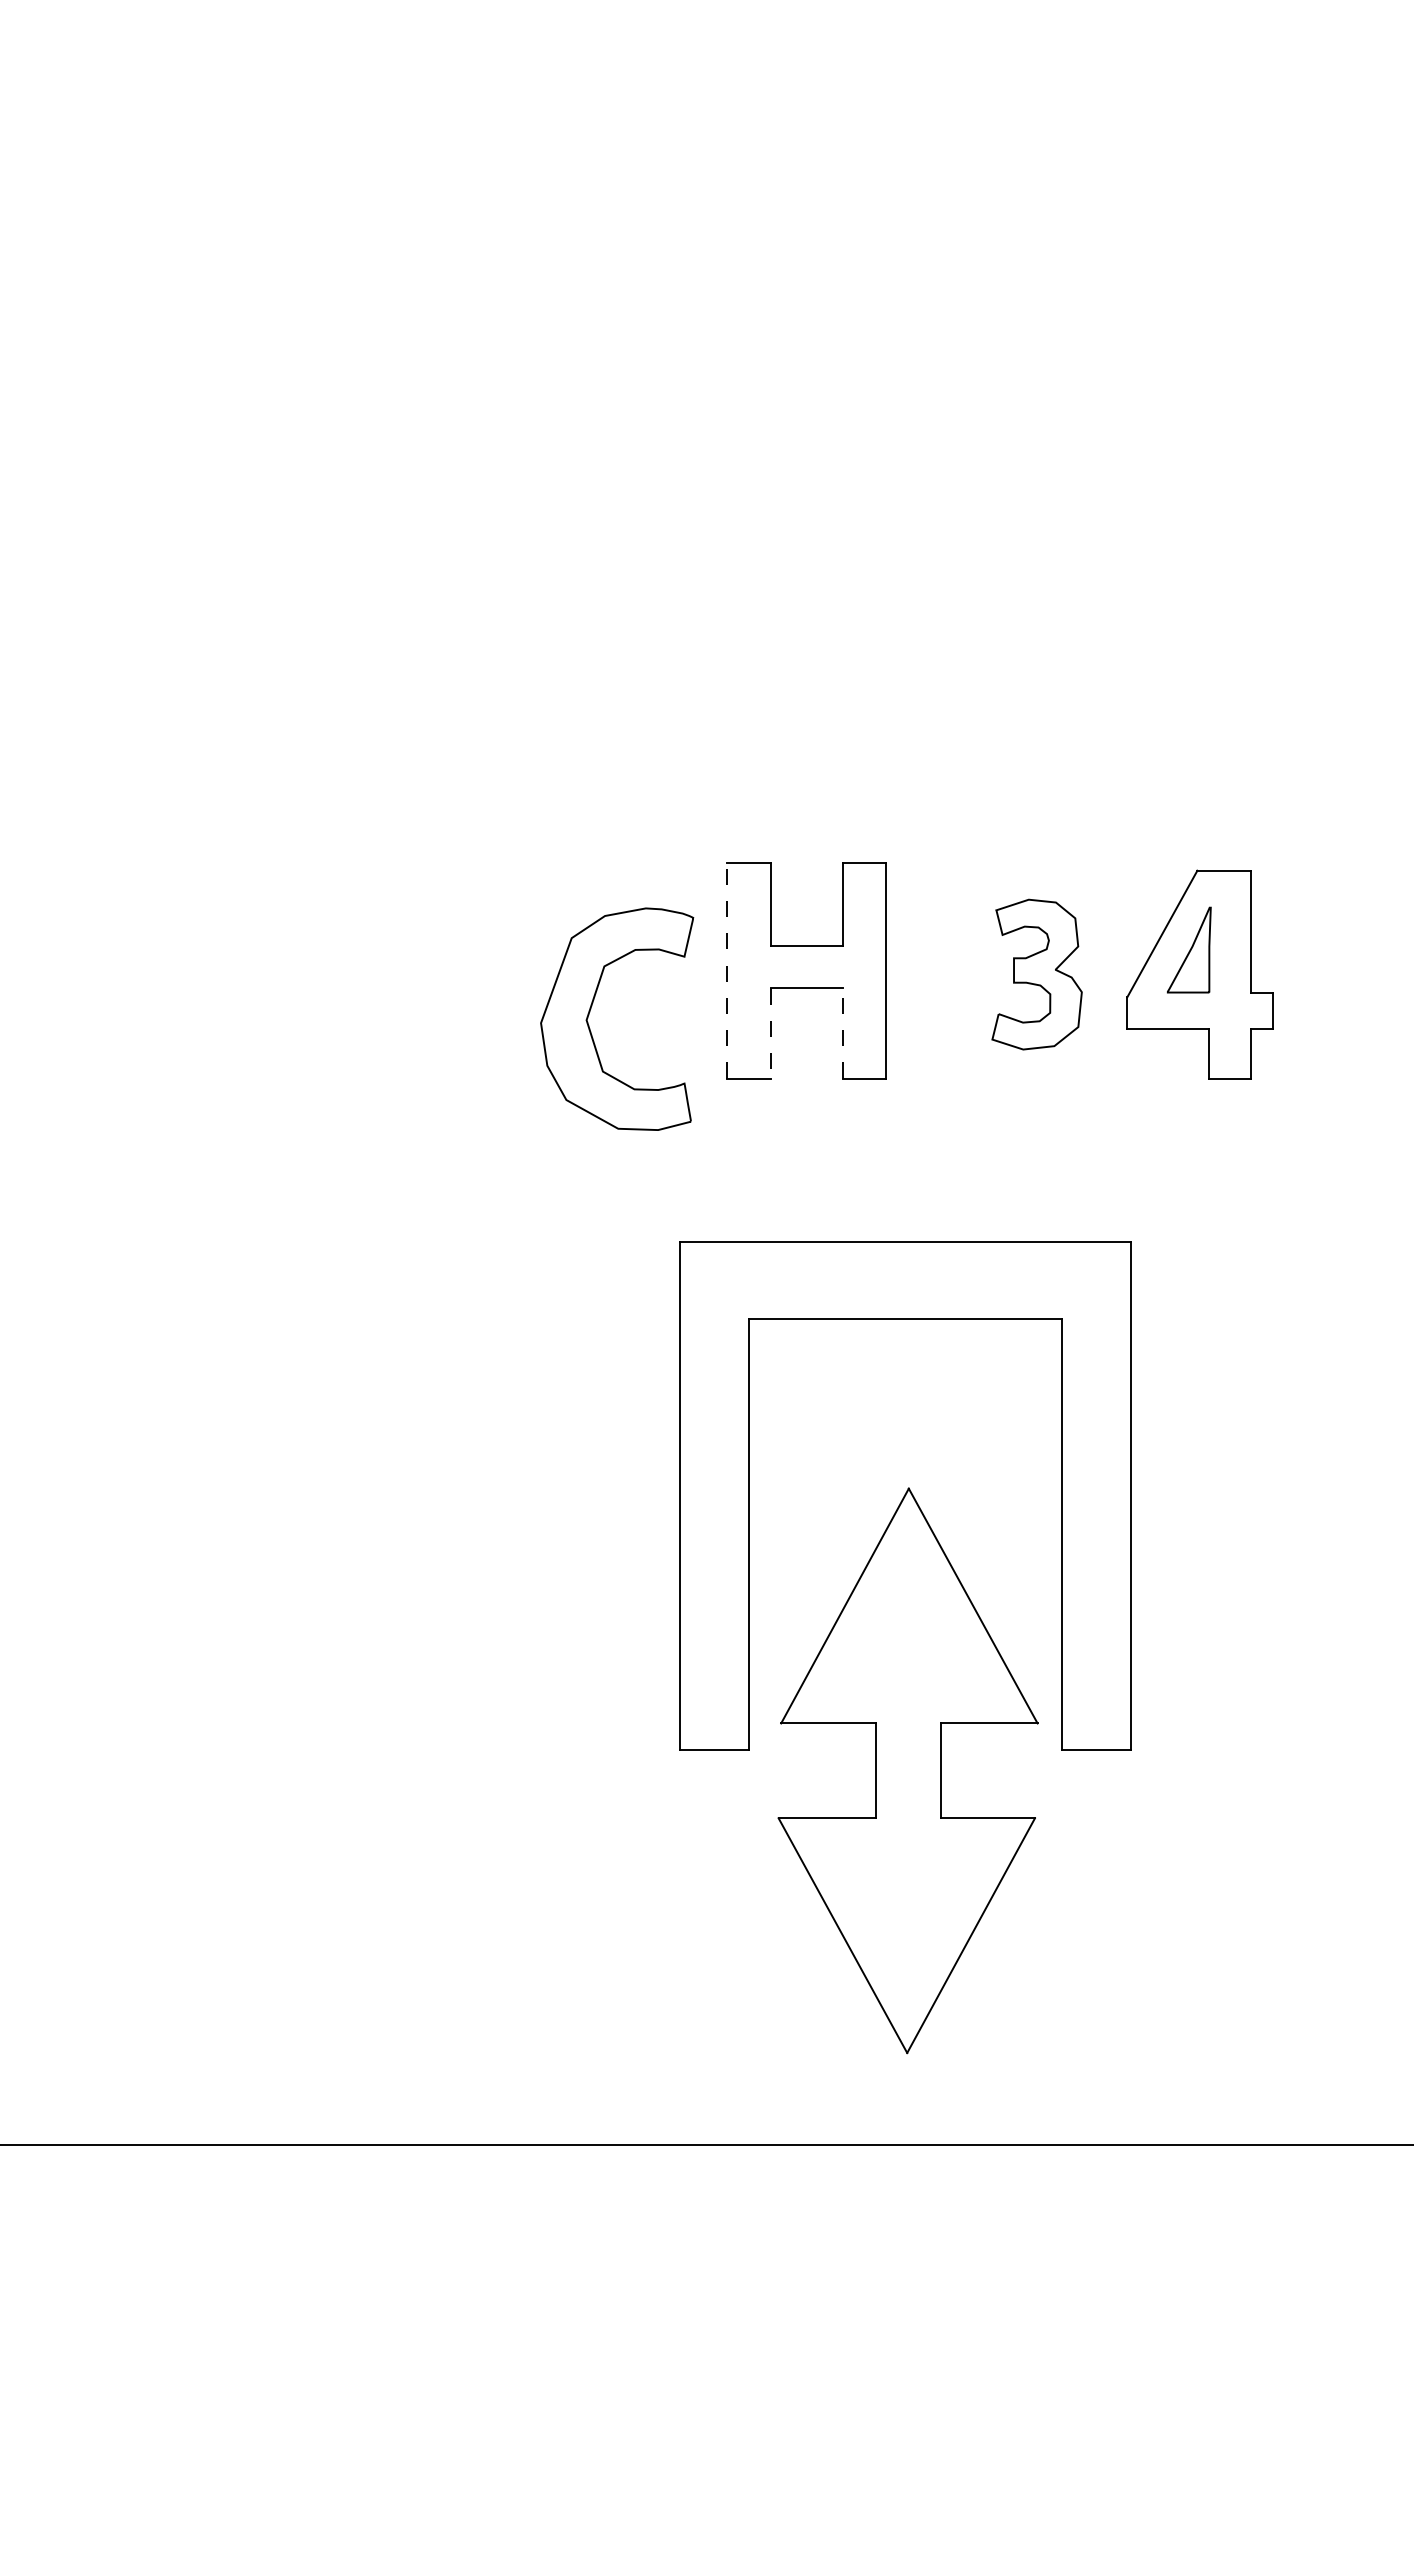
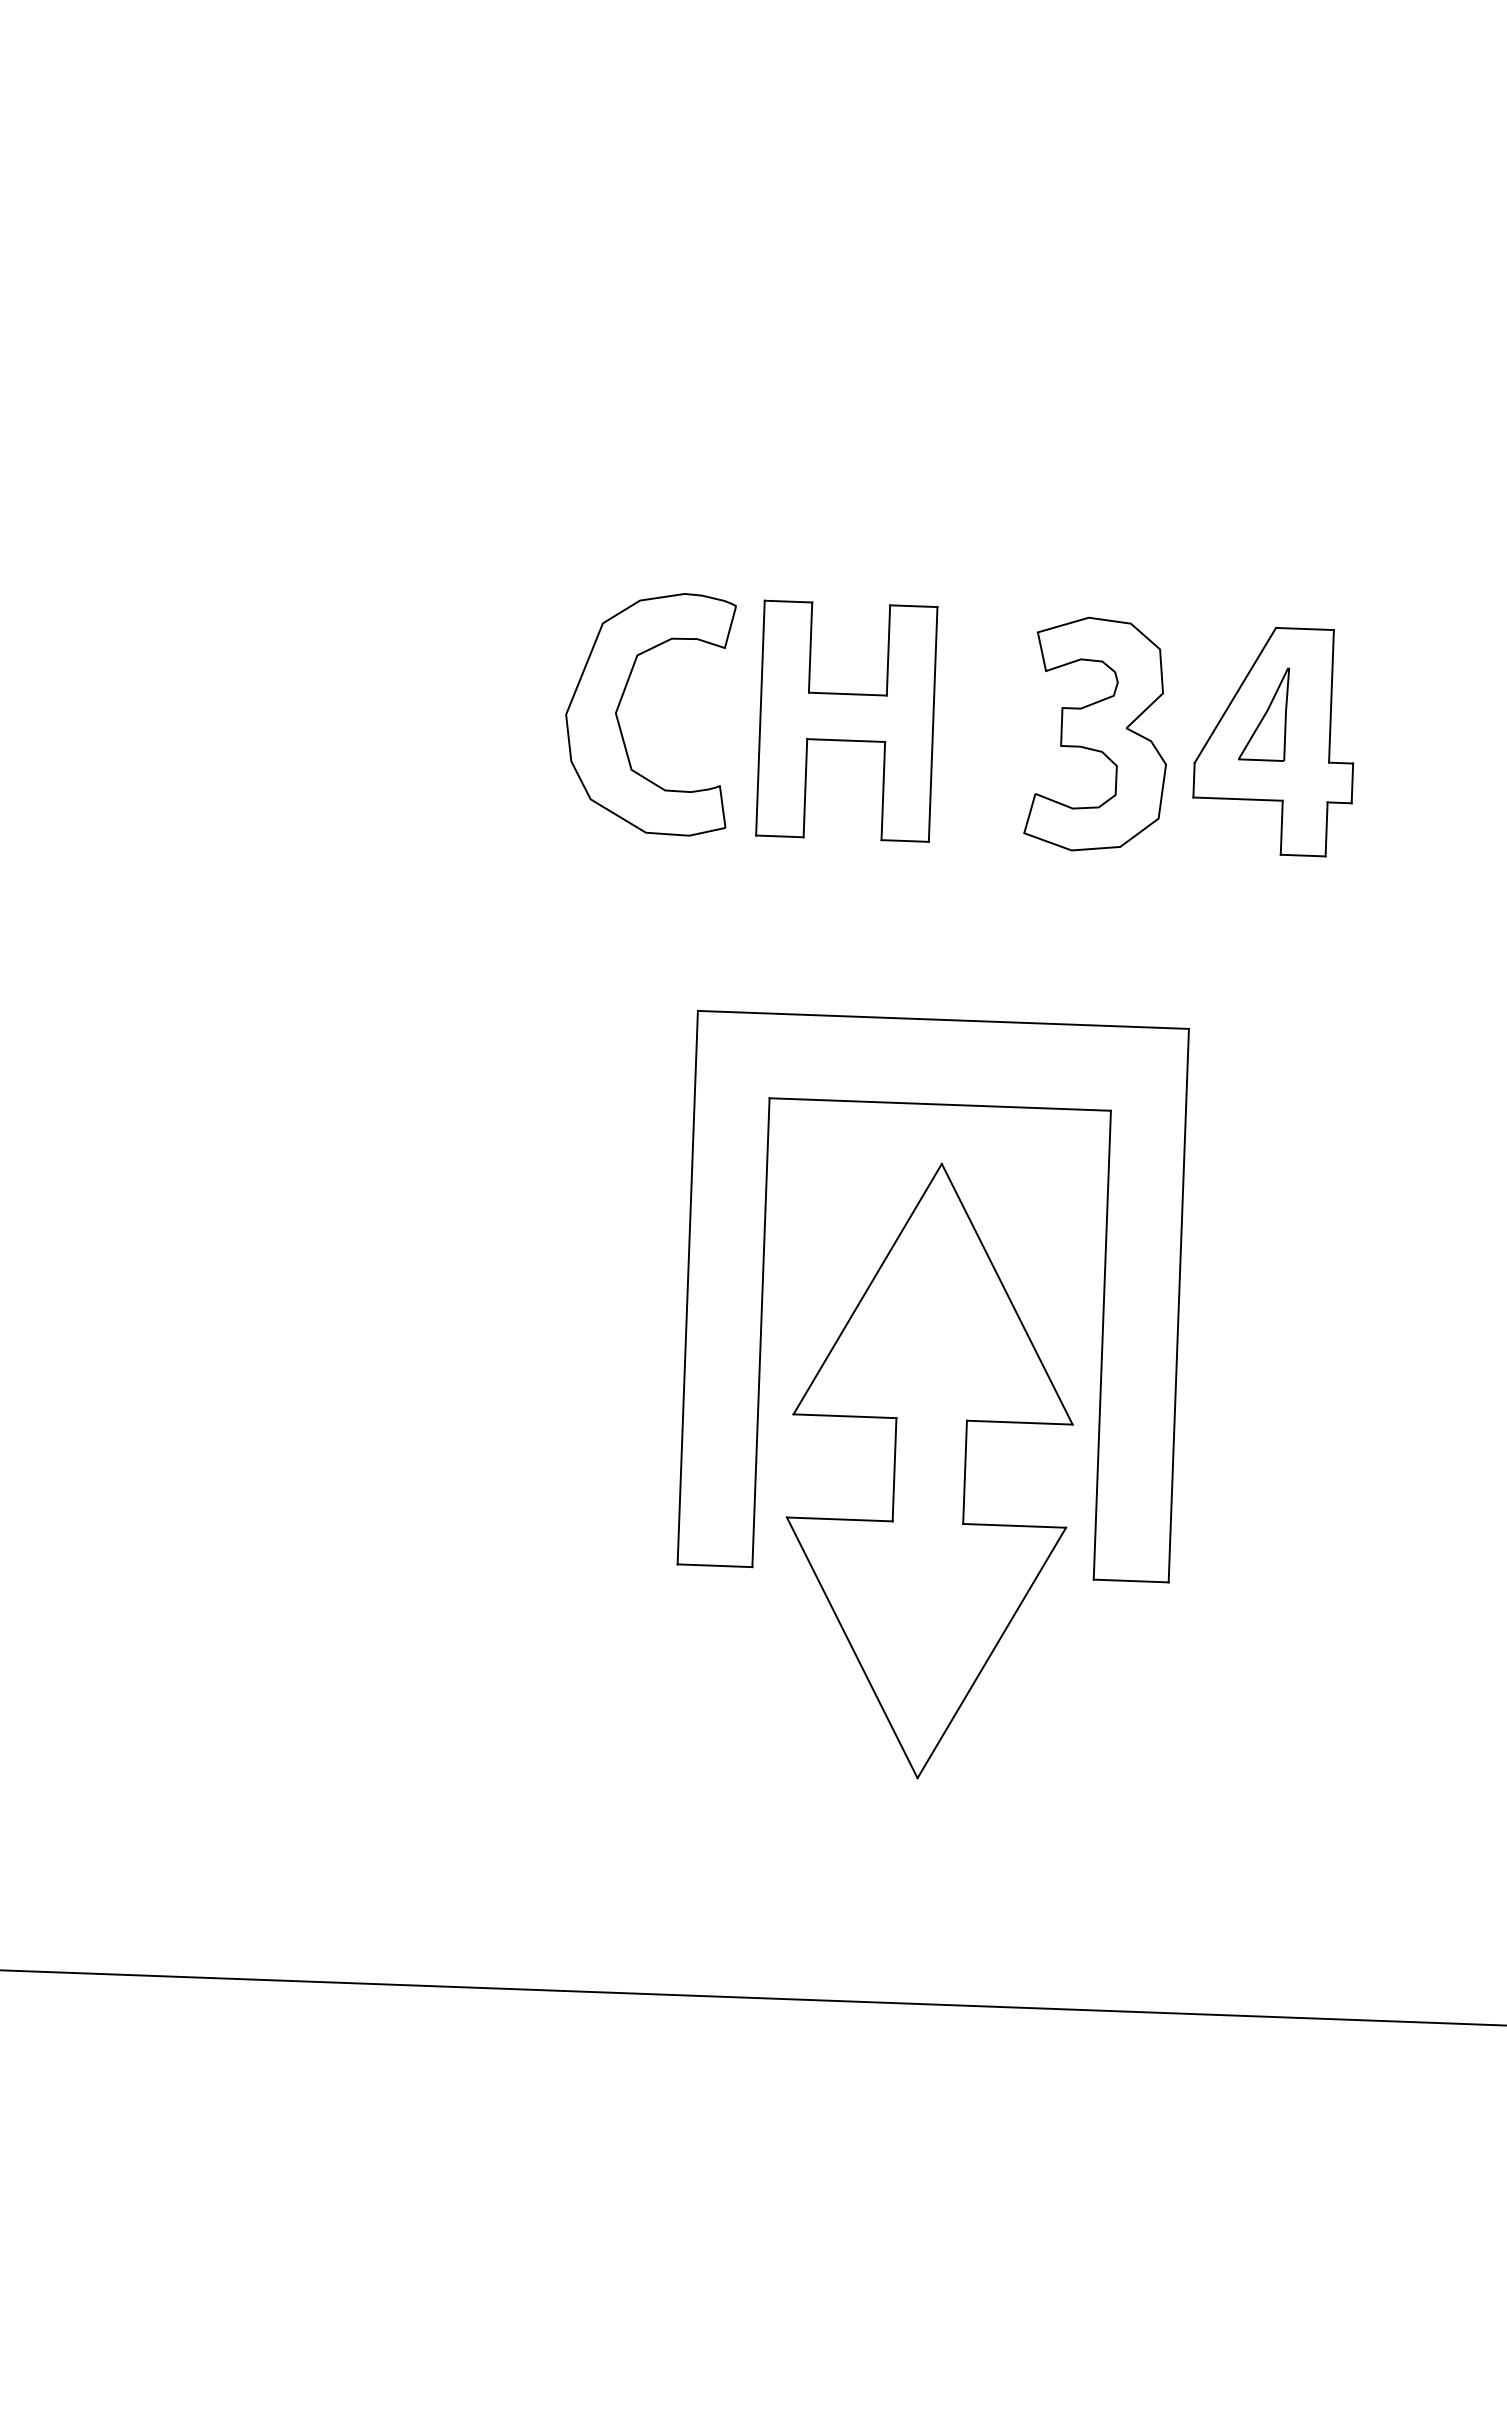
line: (727, 970) -> (760, 717), dashed -> solid
part: (1036, 974) -> (1096, 734), size x1.43
part: (591, 1009) -> (621, 701), moved
line: (842, 1033) -> (883, 790), dashed -> solid
line: (771, 1034) -> (805, 789), dashed -> solid
part: (907, 1770) -> (929, 1470), moved

